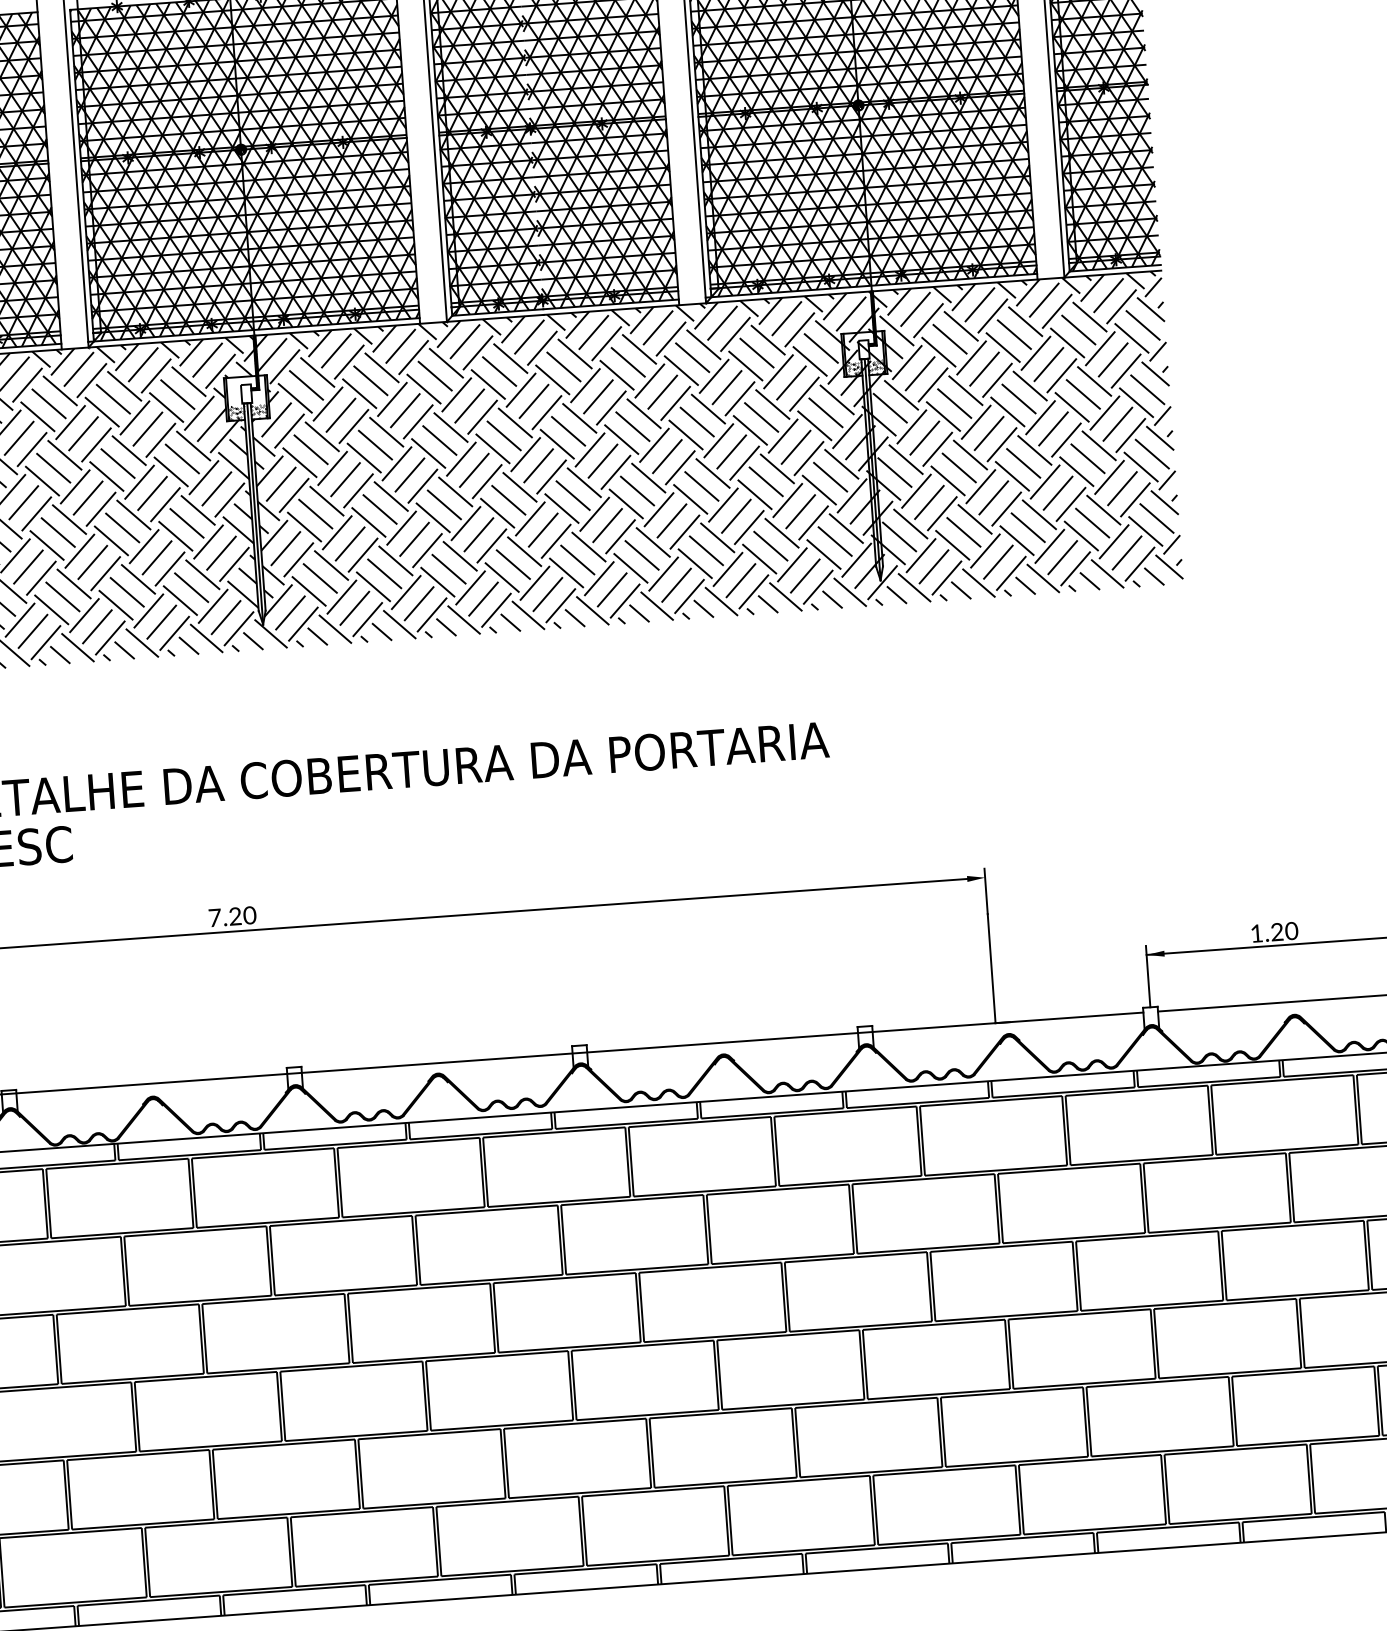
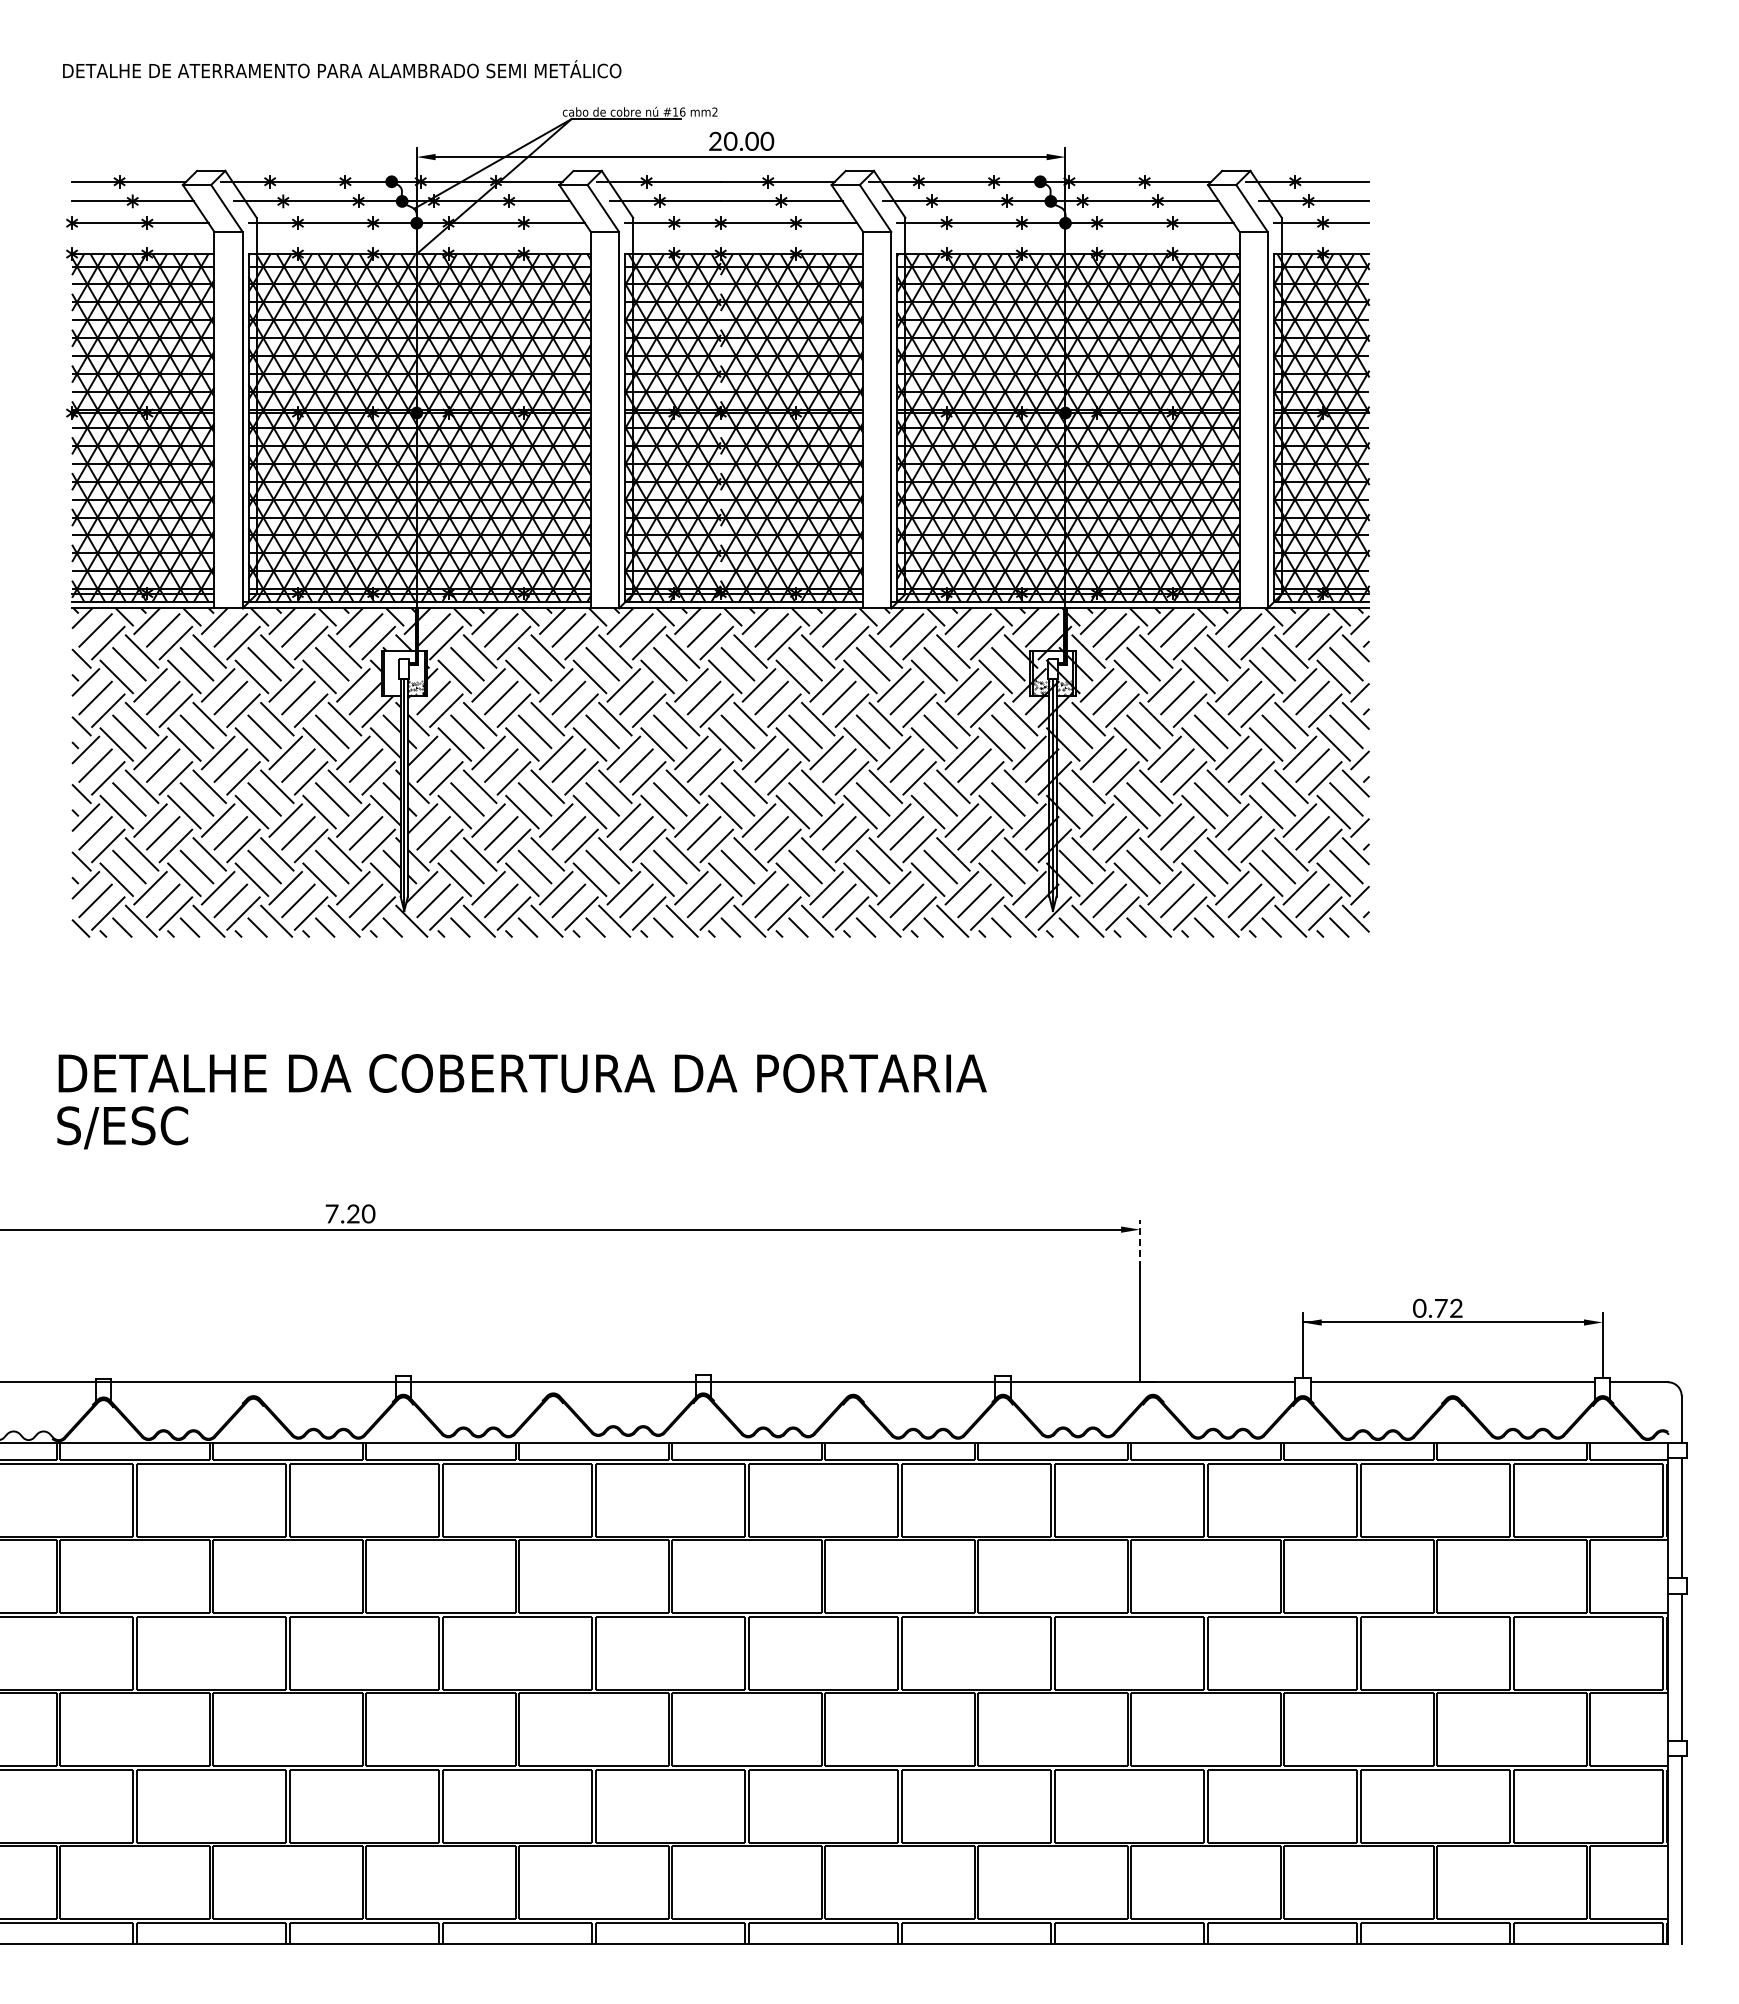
hatch: (235, 412) -> (391, 687), removed
line: (985, 891) -> (1139, 1244), solid -> dashed
text: (1274, 931) -> (1438, 1307), 1.20 -> 0.72

